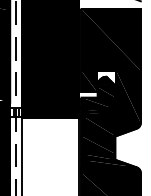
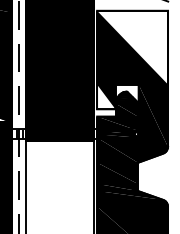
fill: (110, 39) -> (131, 47), removed
fill: (88, 80) -> (105, 96), removed

